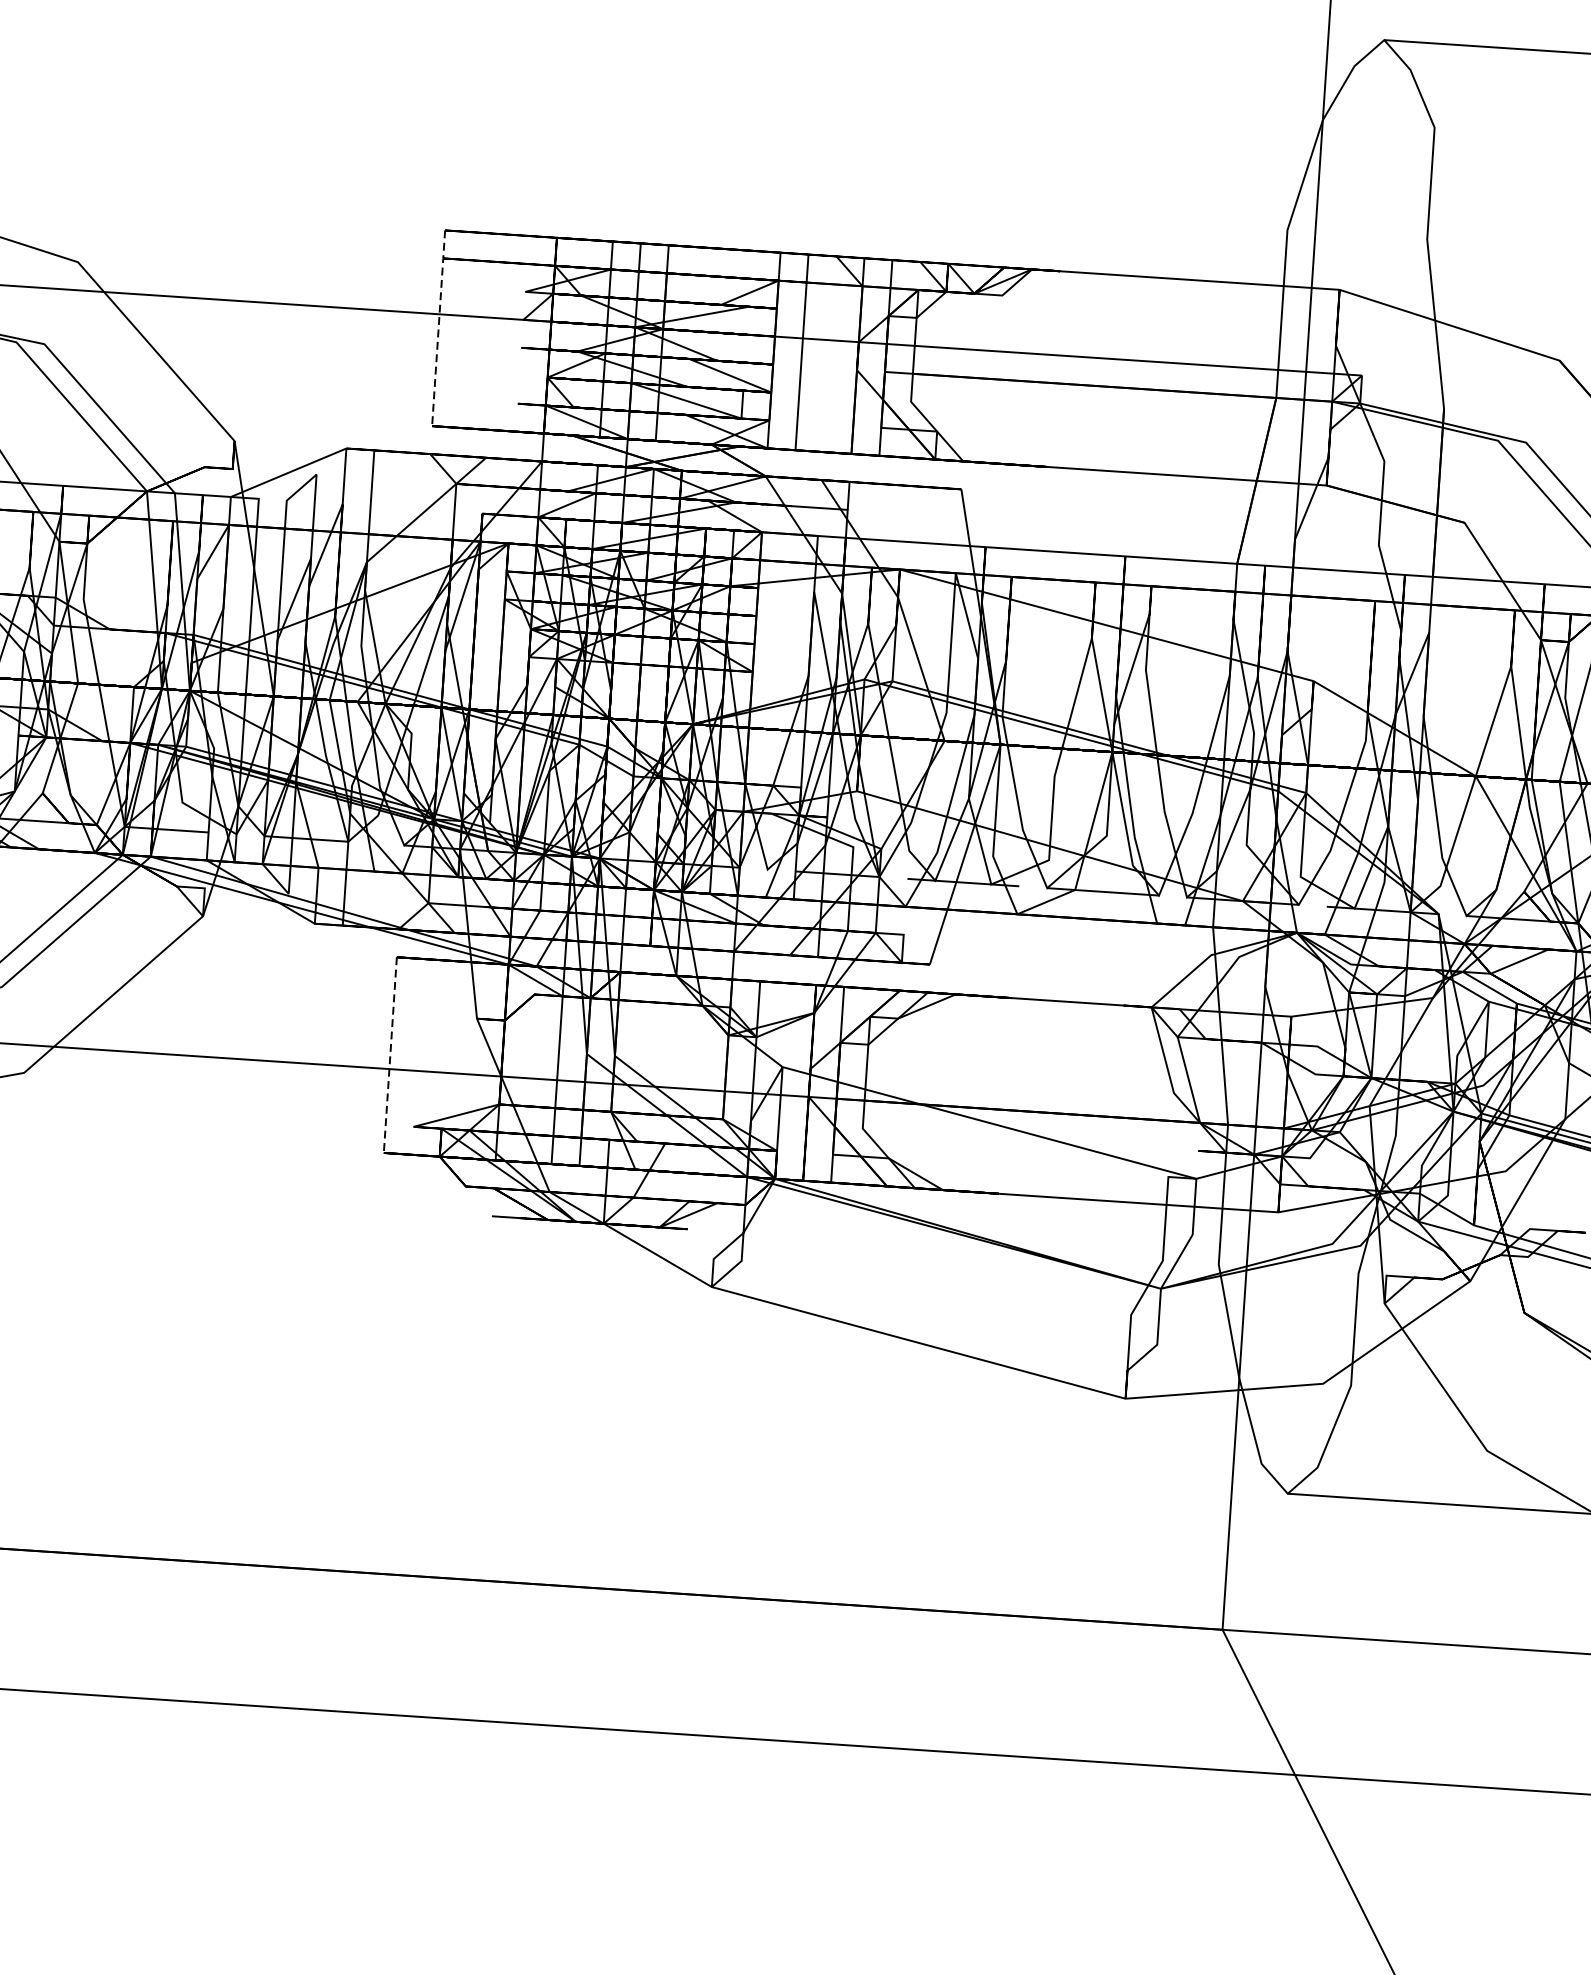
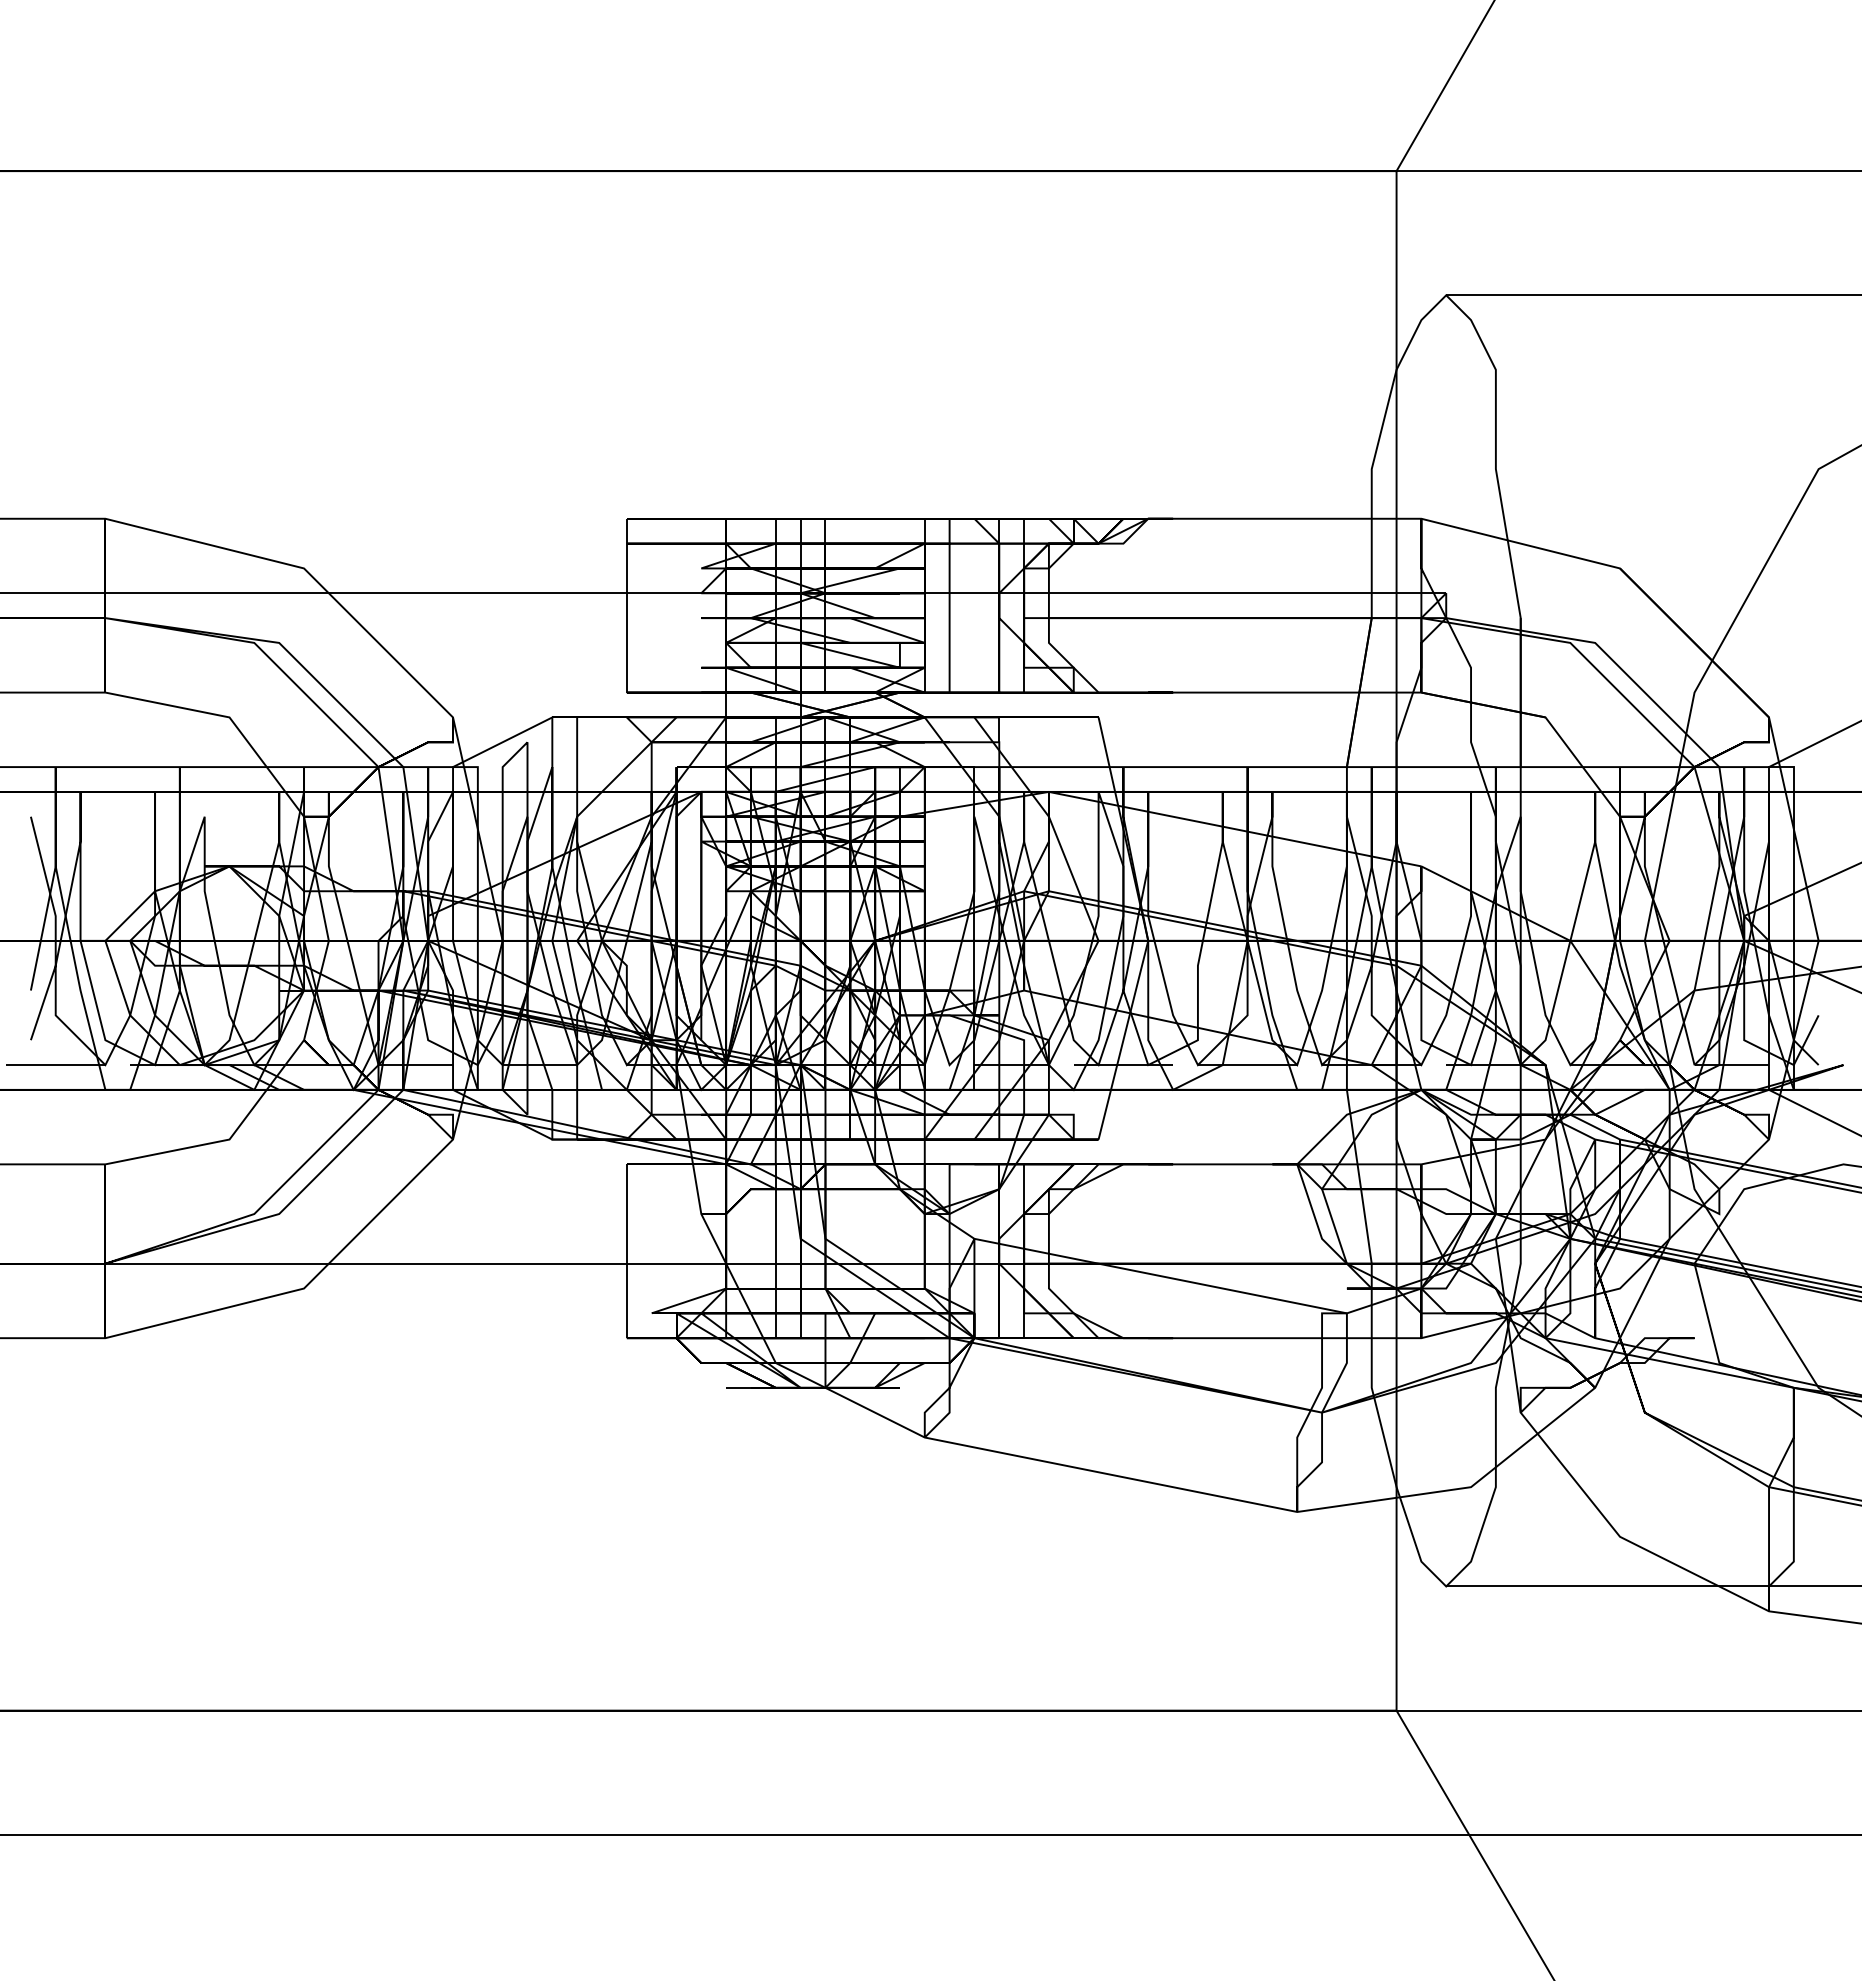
line: (438, 328) -> (626, 605), dashed -> solid
line: (389, 1055) -> (626, 1251), dashed -> solid

